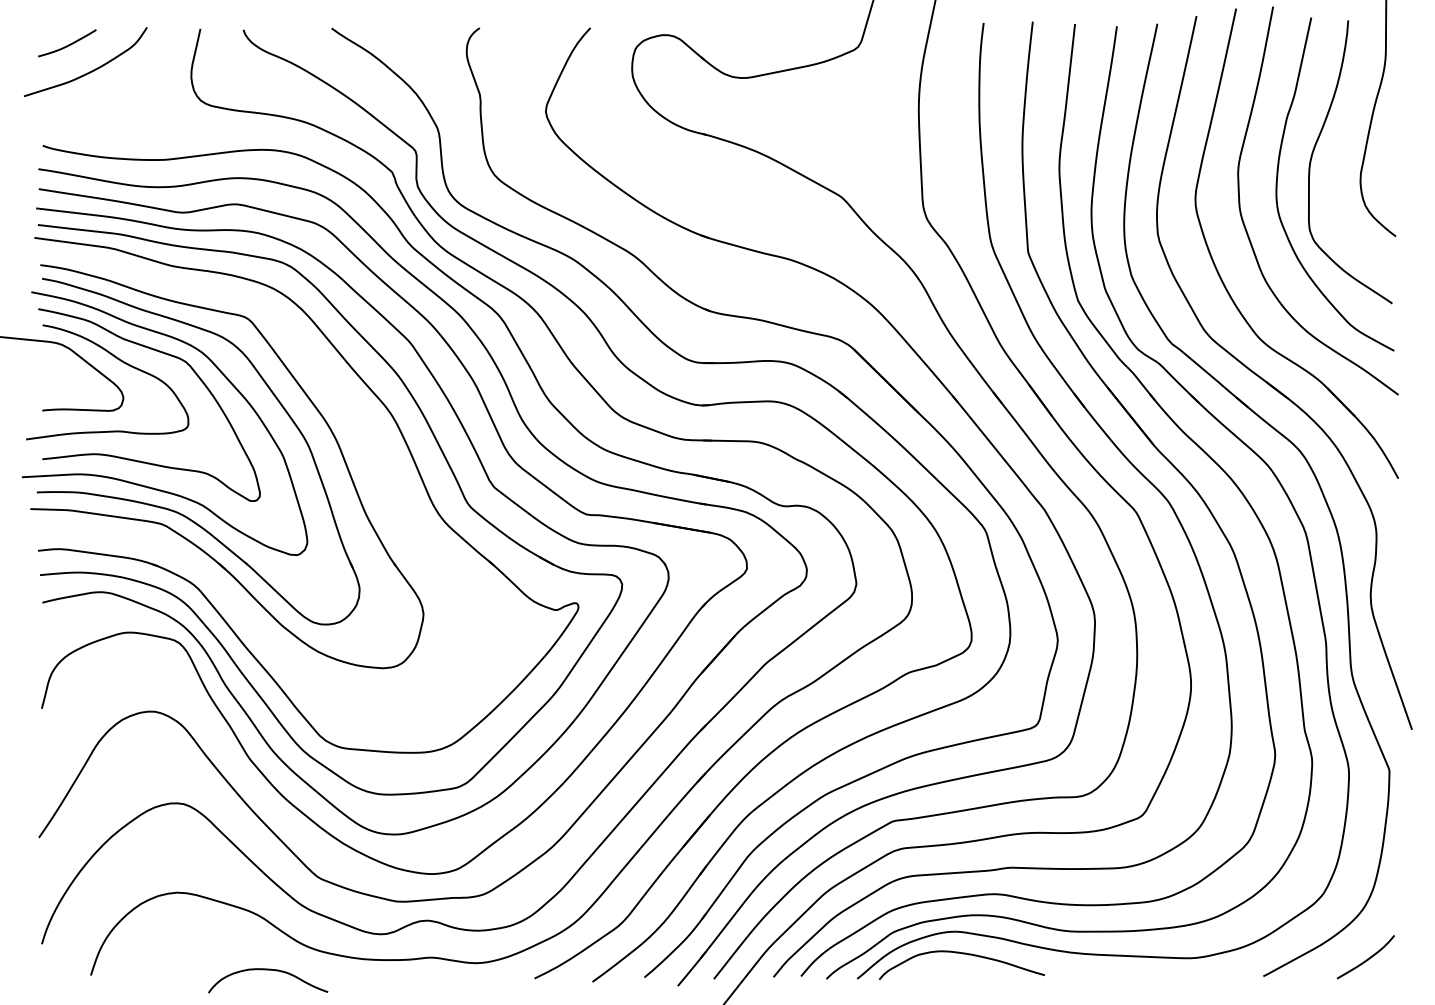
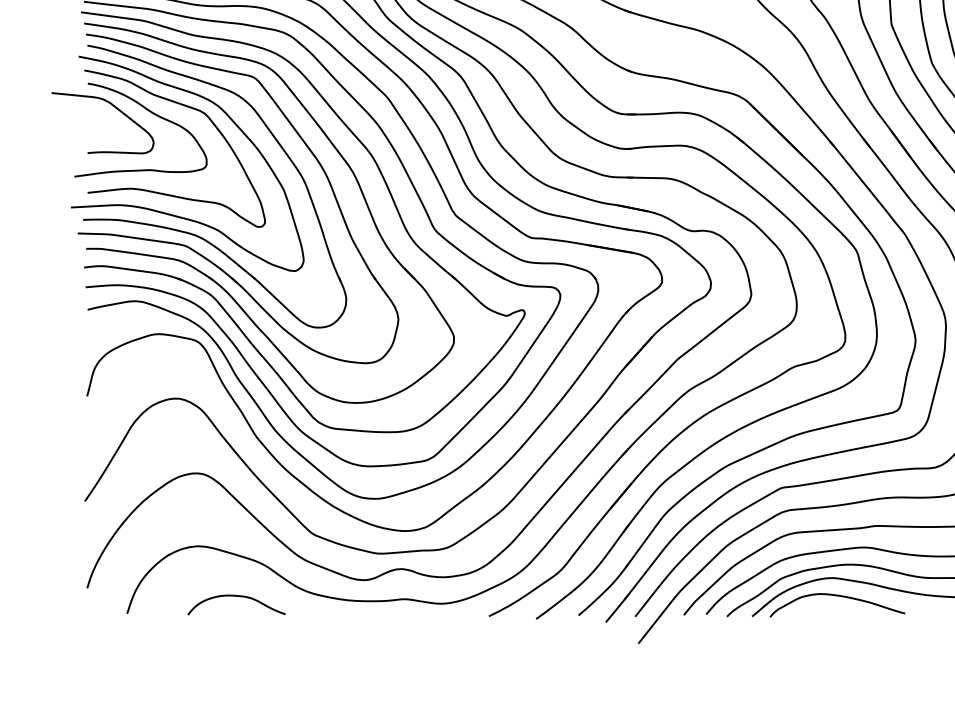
part: (199, 567) -> (215, 281), added
curve: (268, 970) -> (236, 596), moved

